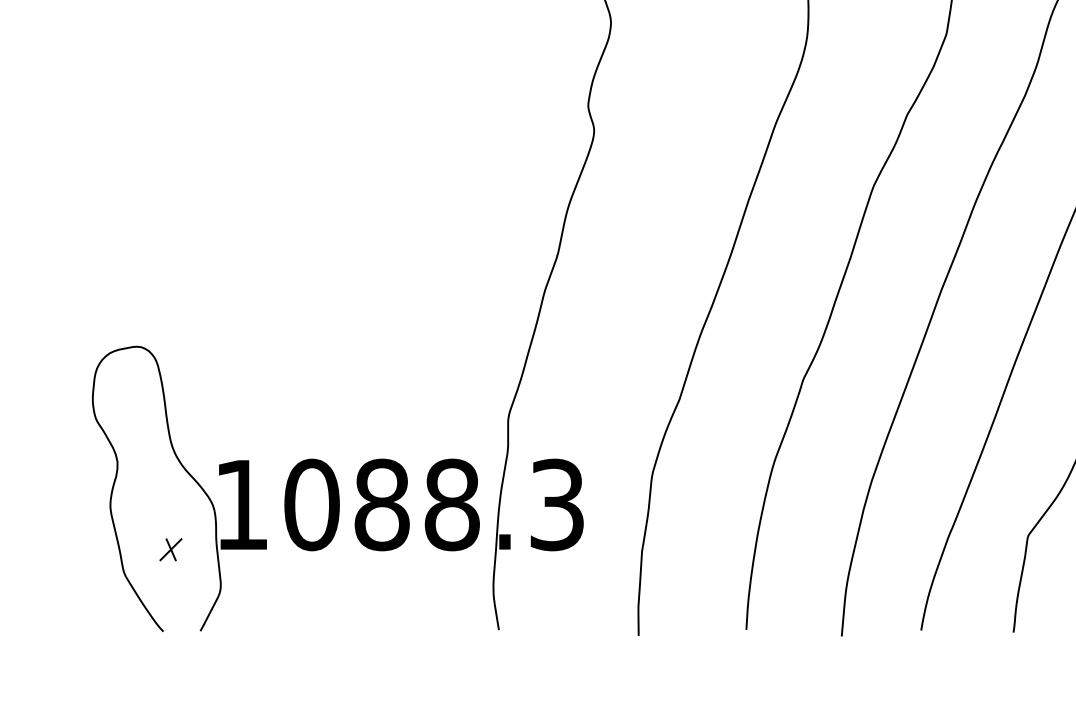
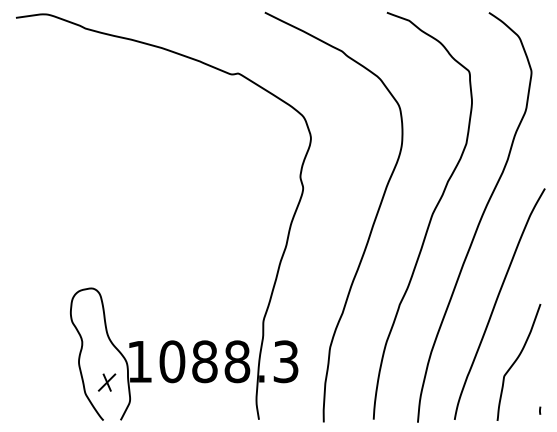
part: (169, 549) -> (106, 382), size x1.67

